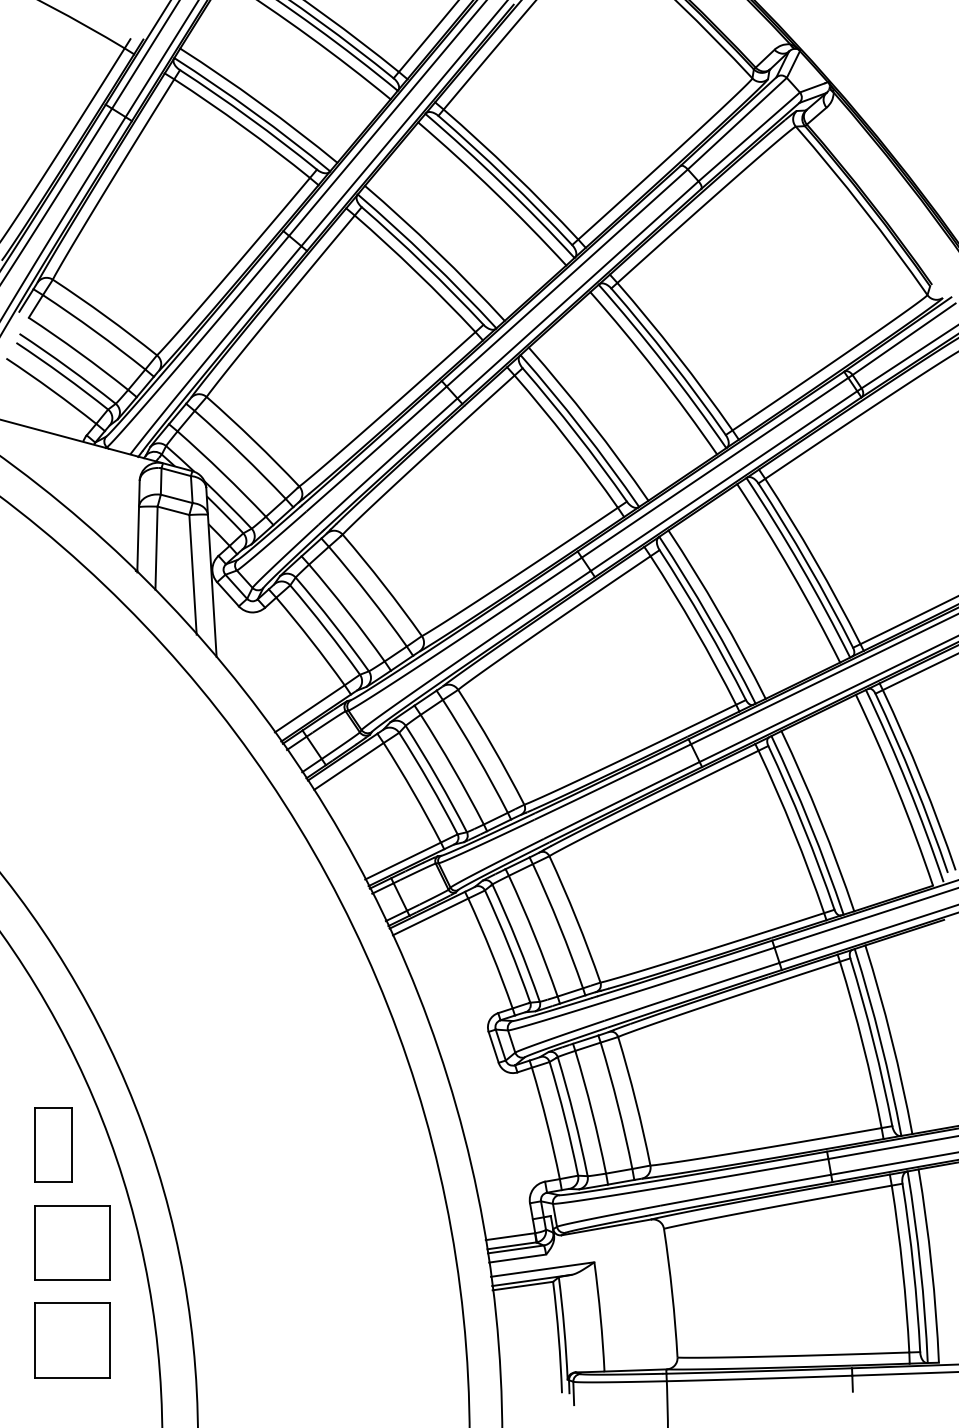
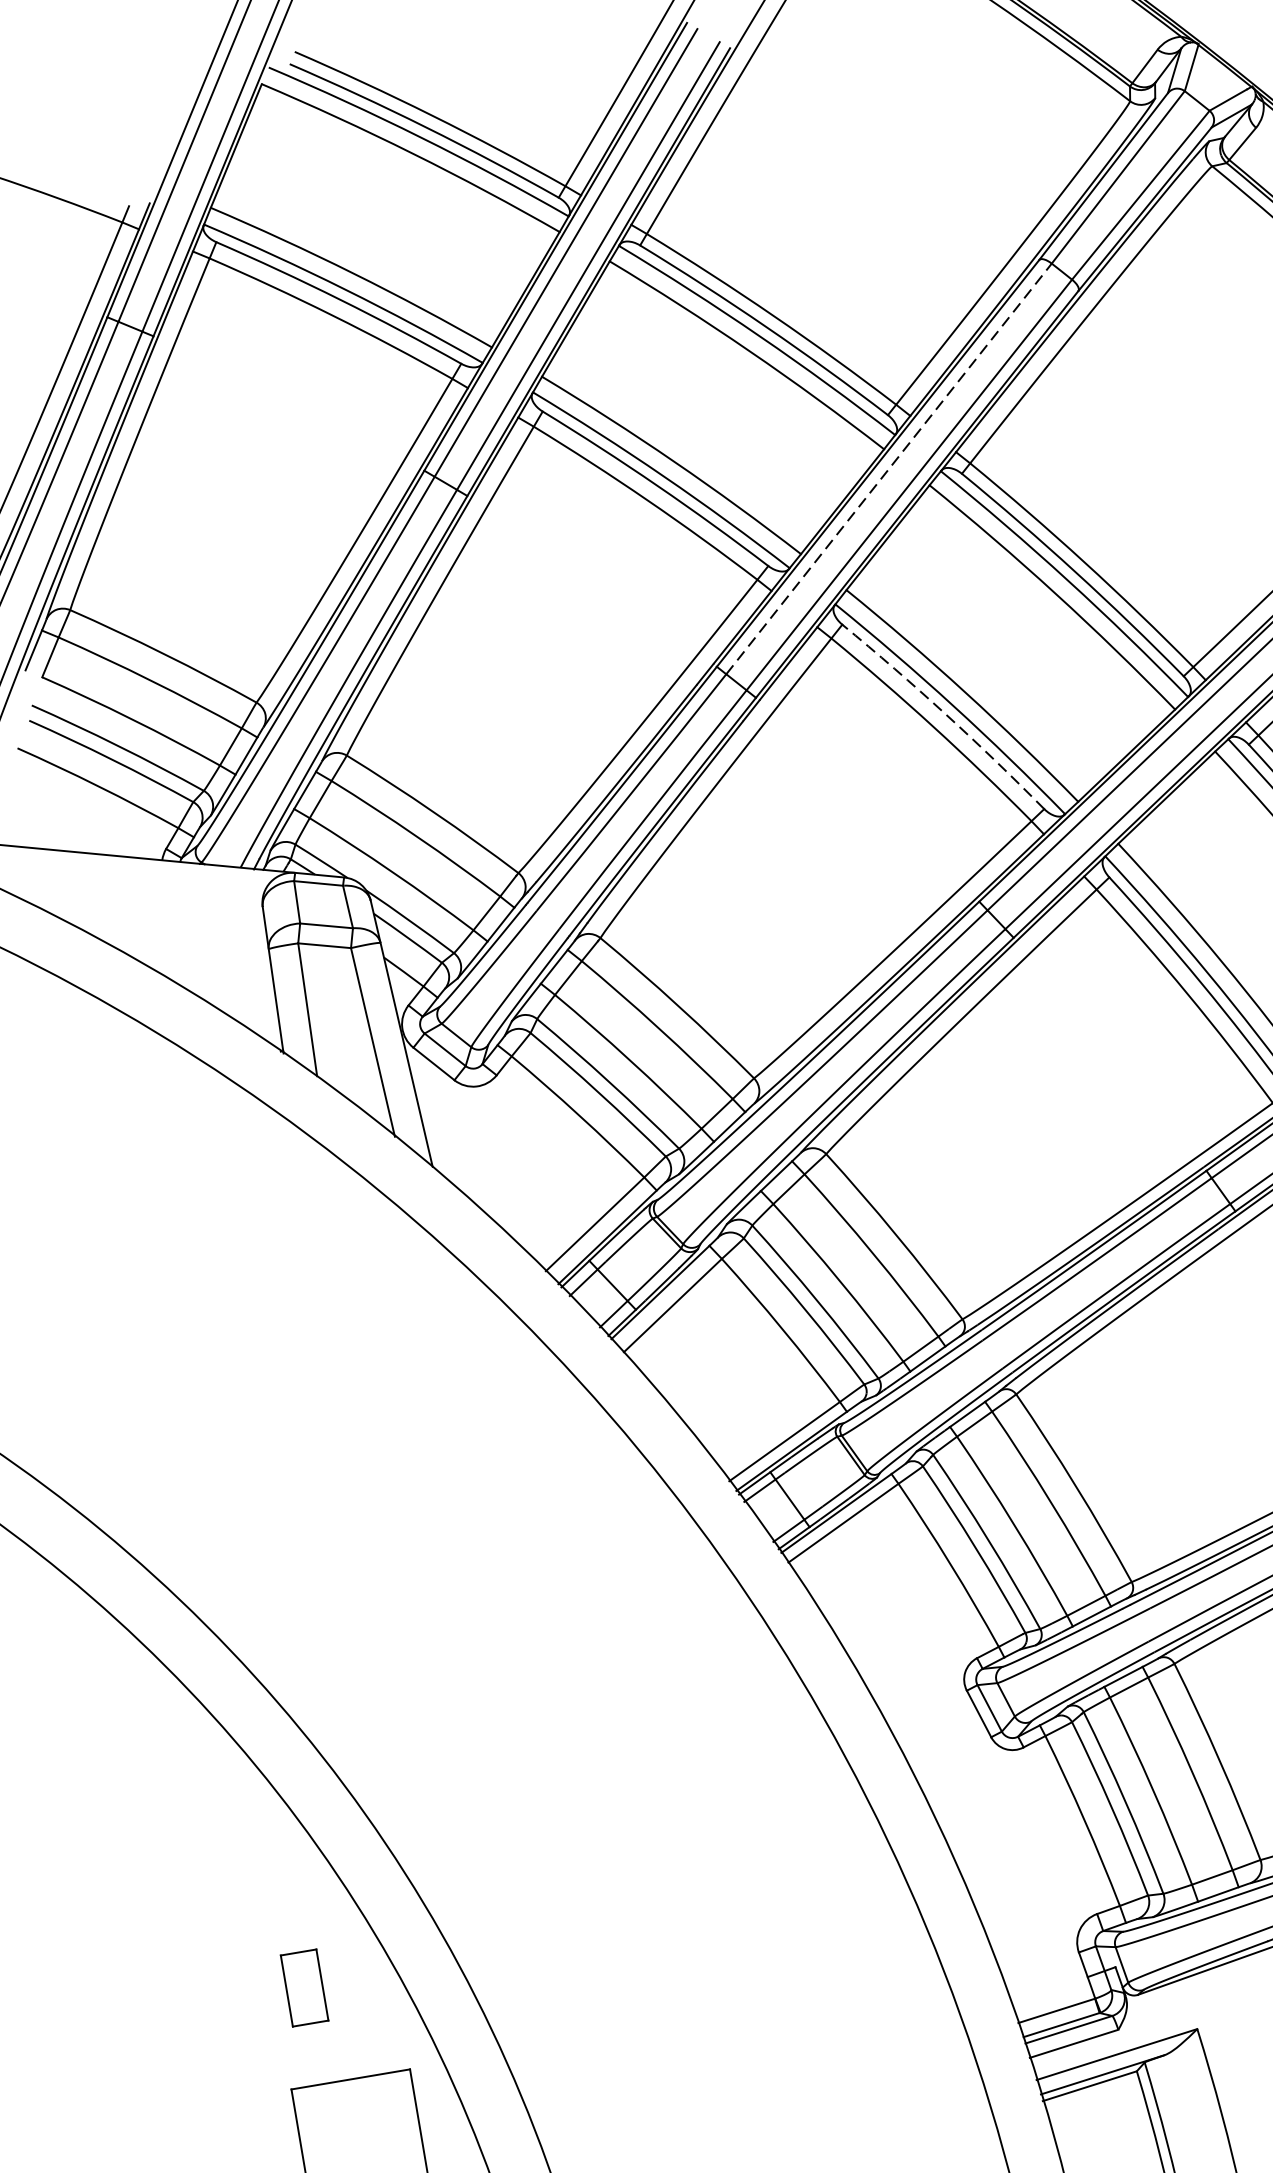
line: (567, 277) -> (889, 468), solid -> dashed
arc: (576, 433) -> (945, 714), solid -> dashed
part: (53, 1144) -> (304, 1987), size x0.6

